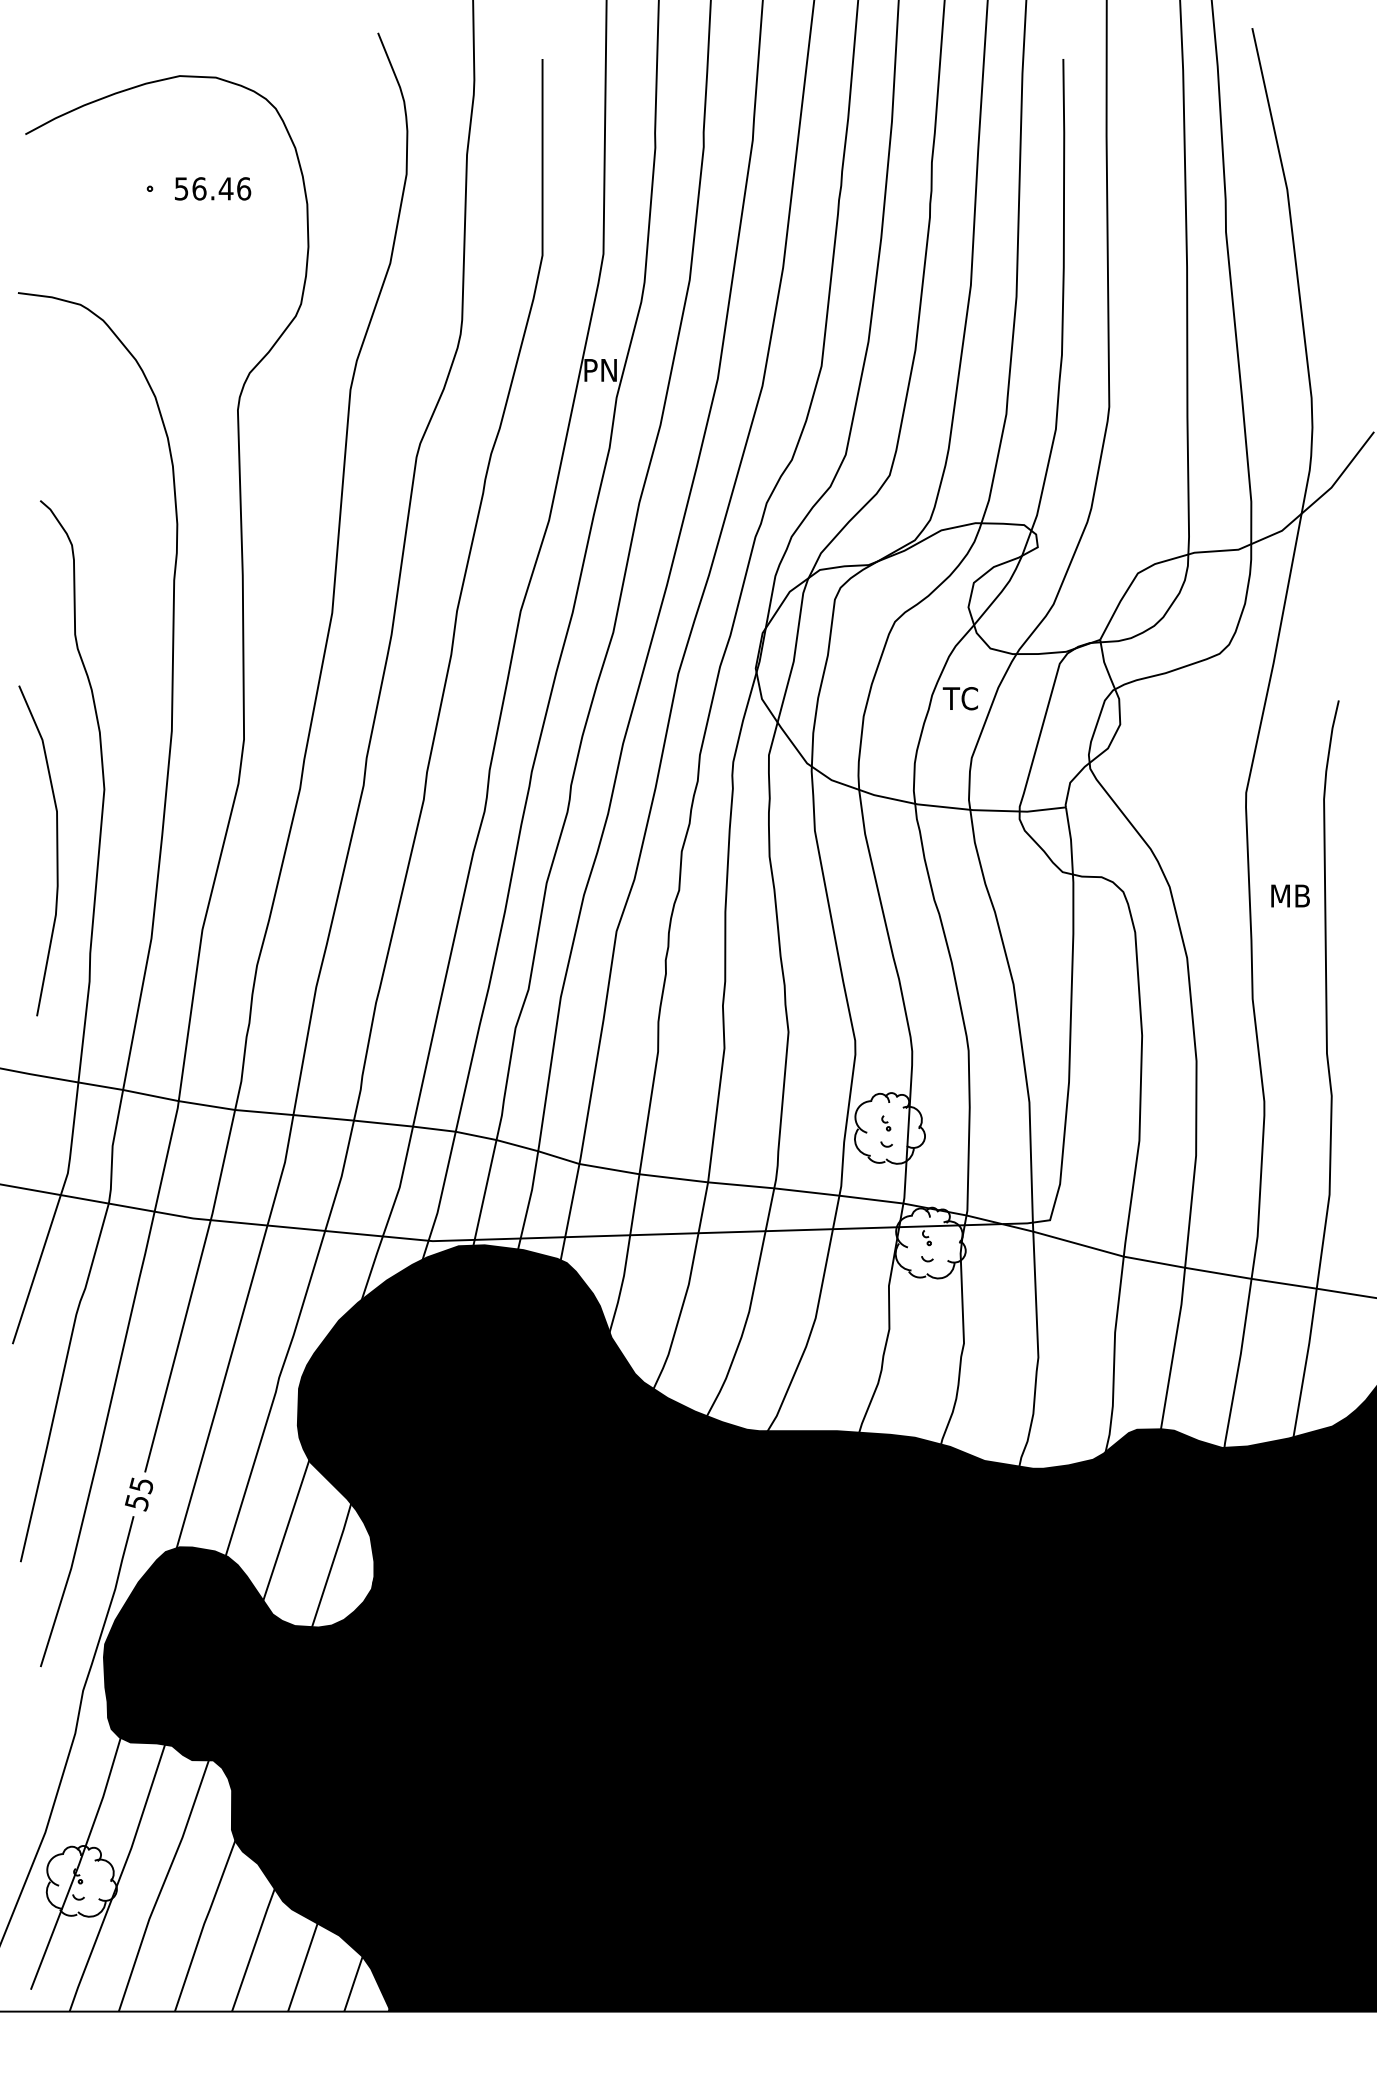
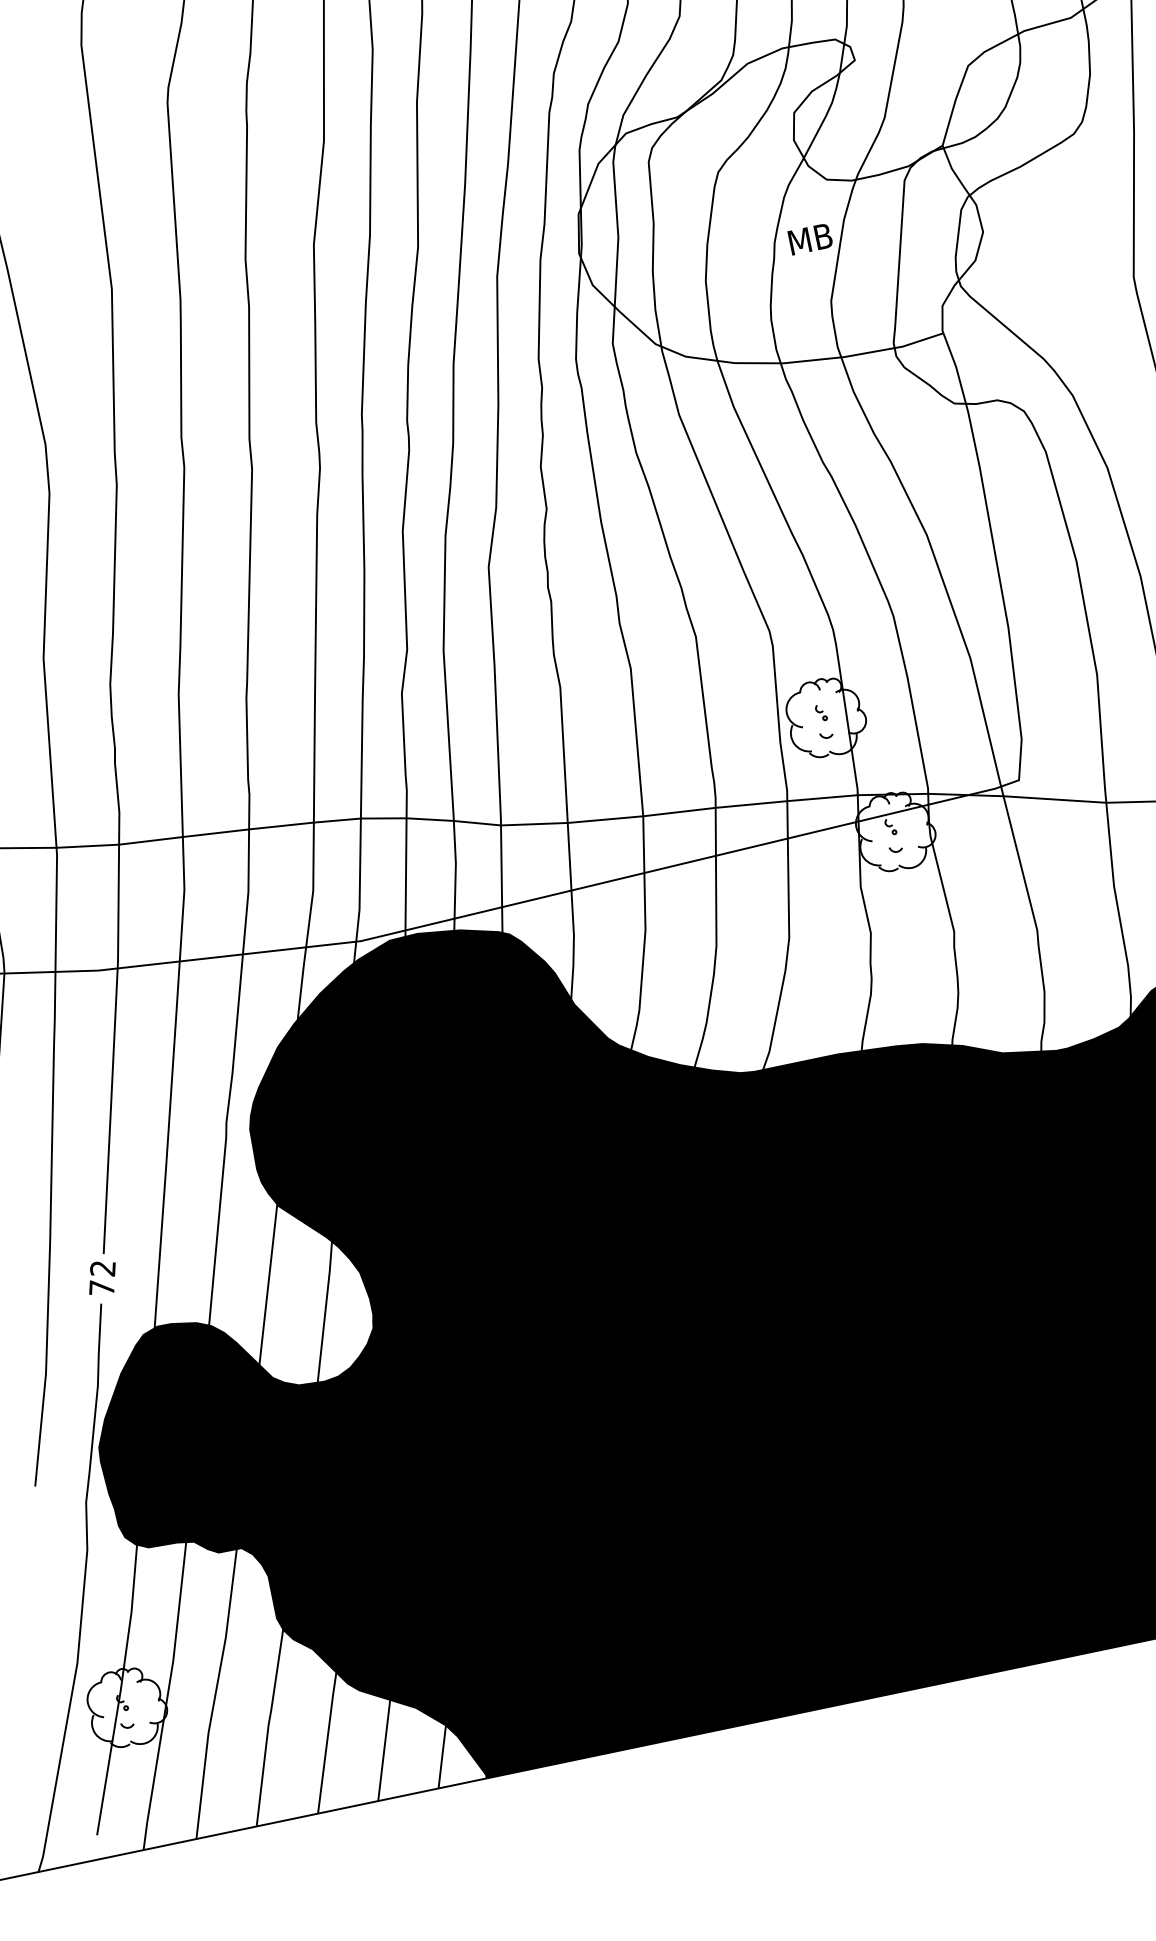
text: (963, 698) -> (808, 239), TC -> MB
text: (139, 1494) -> (102, 1279), 55 -> 72

